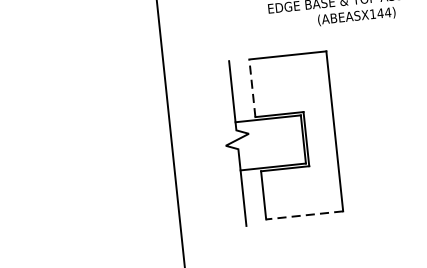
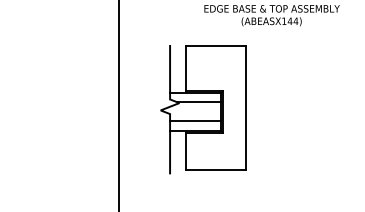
line: (251, 87) -> (185, 67), dashed -> solid
line: (273, 130) -> (198, 102), added
line: (272, 155) -> (195, 121), added
line: (304, 215) -> (215, 170), dashed -> solid

